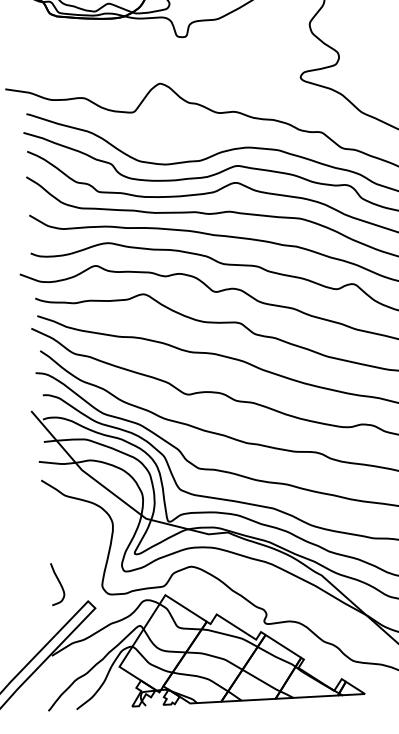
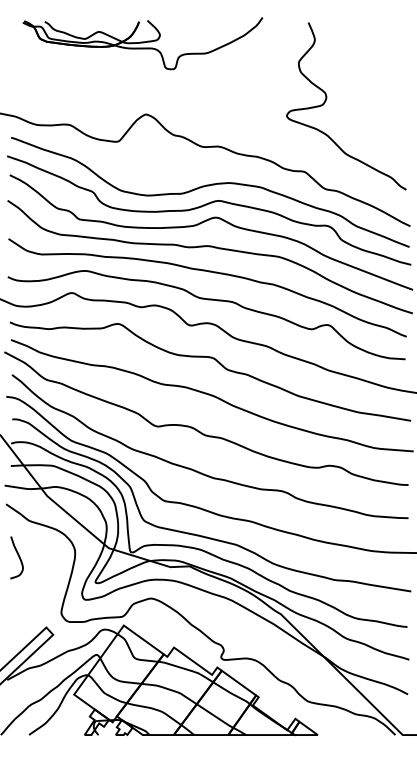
curve: (59, 583) -> (18, 557), moved

